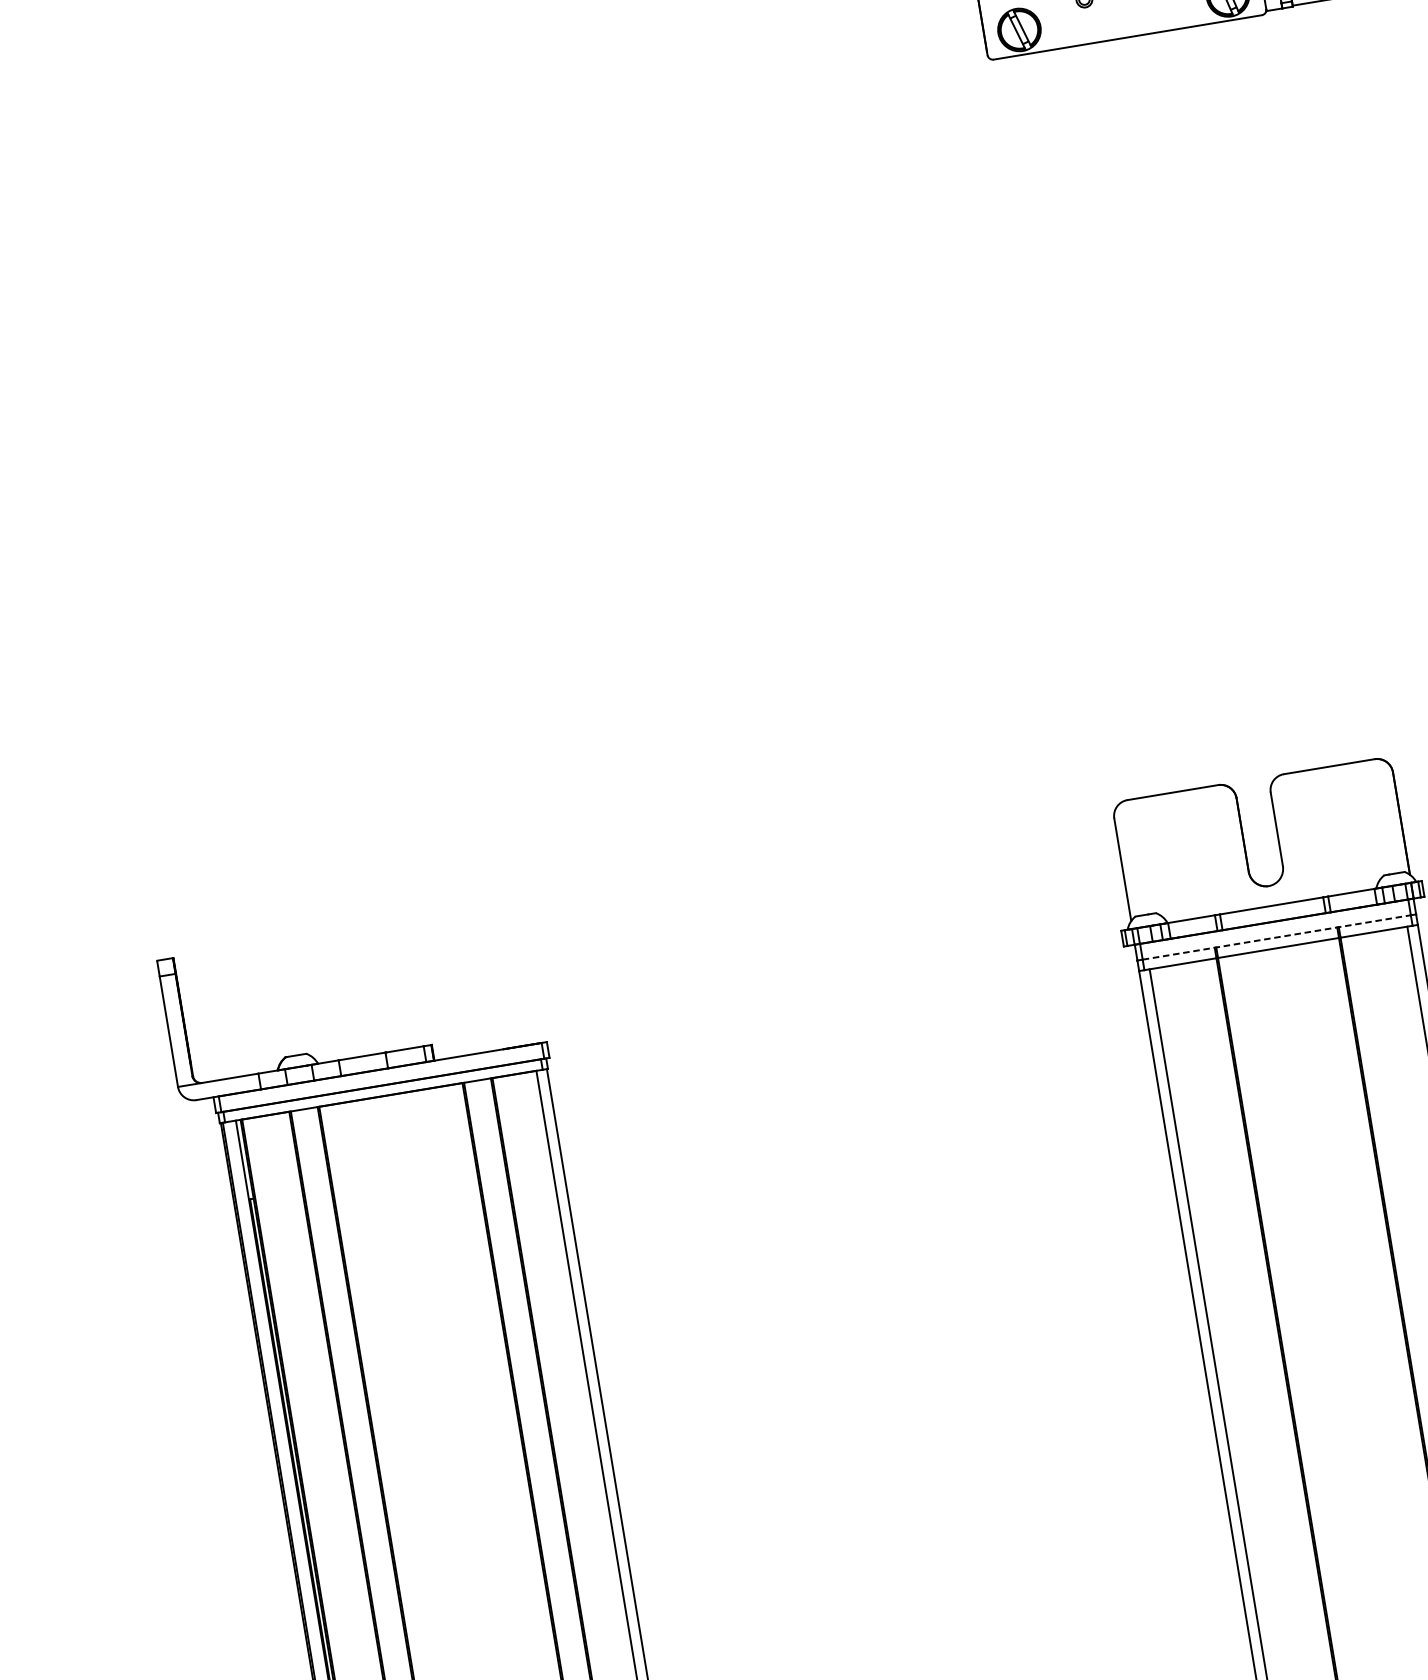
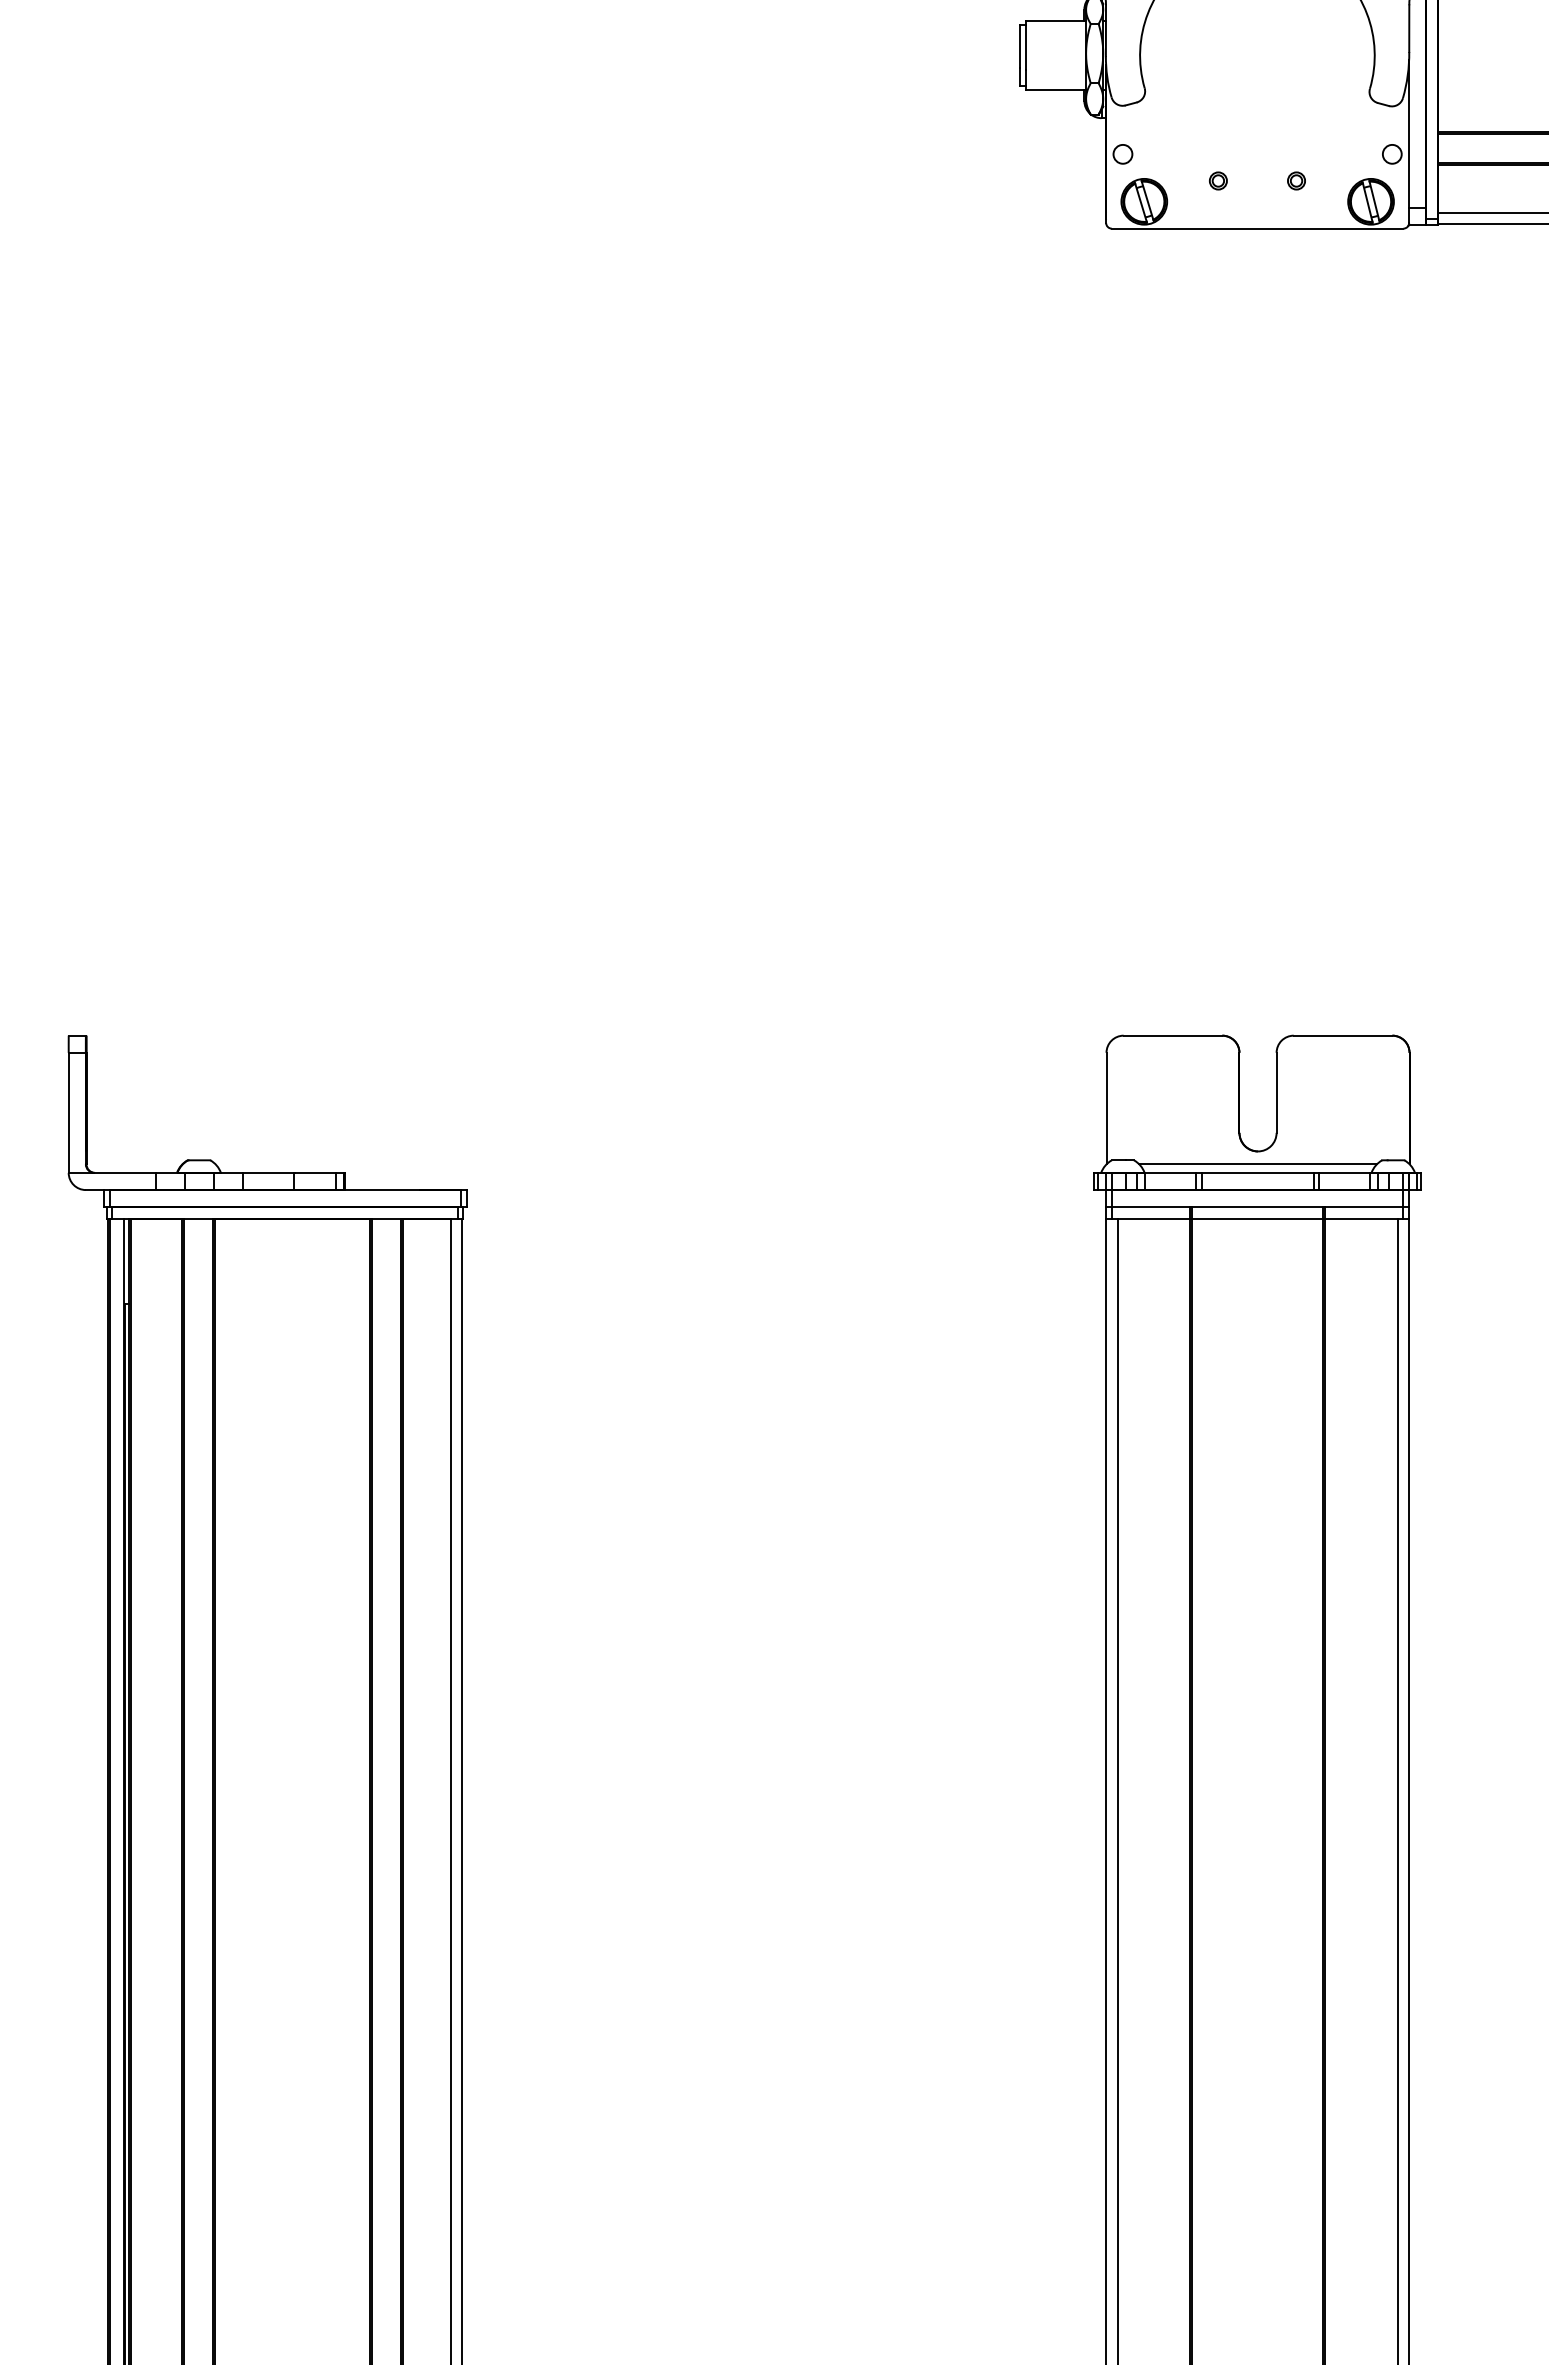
line: (1270, 898) -> (1257, 1164), added
line: (1276, 937) -> (1257, 1207), dashed -> solid

